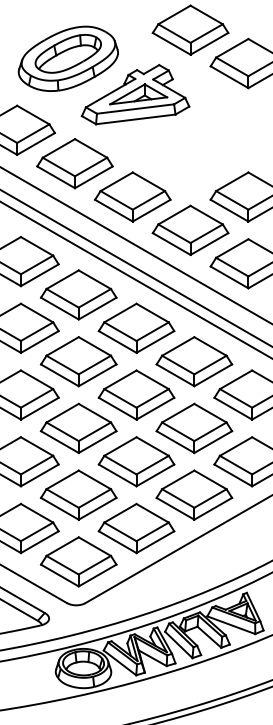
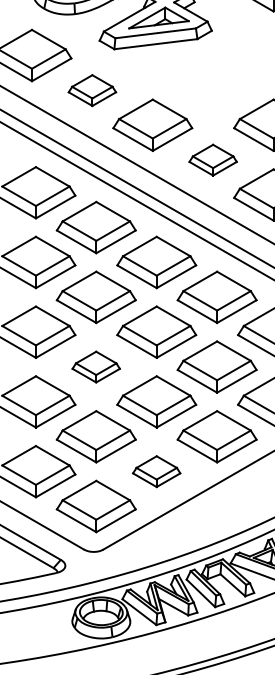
part: (74, 163) -> (91, 90), size x0.6
part: (190, 230) -> (213, 160), size x0.6
part: (78, 428) -> (96, 367), size x0.6
part: (136, 528) -> (156, 471), size x0.6

